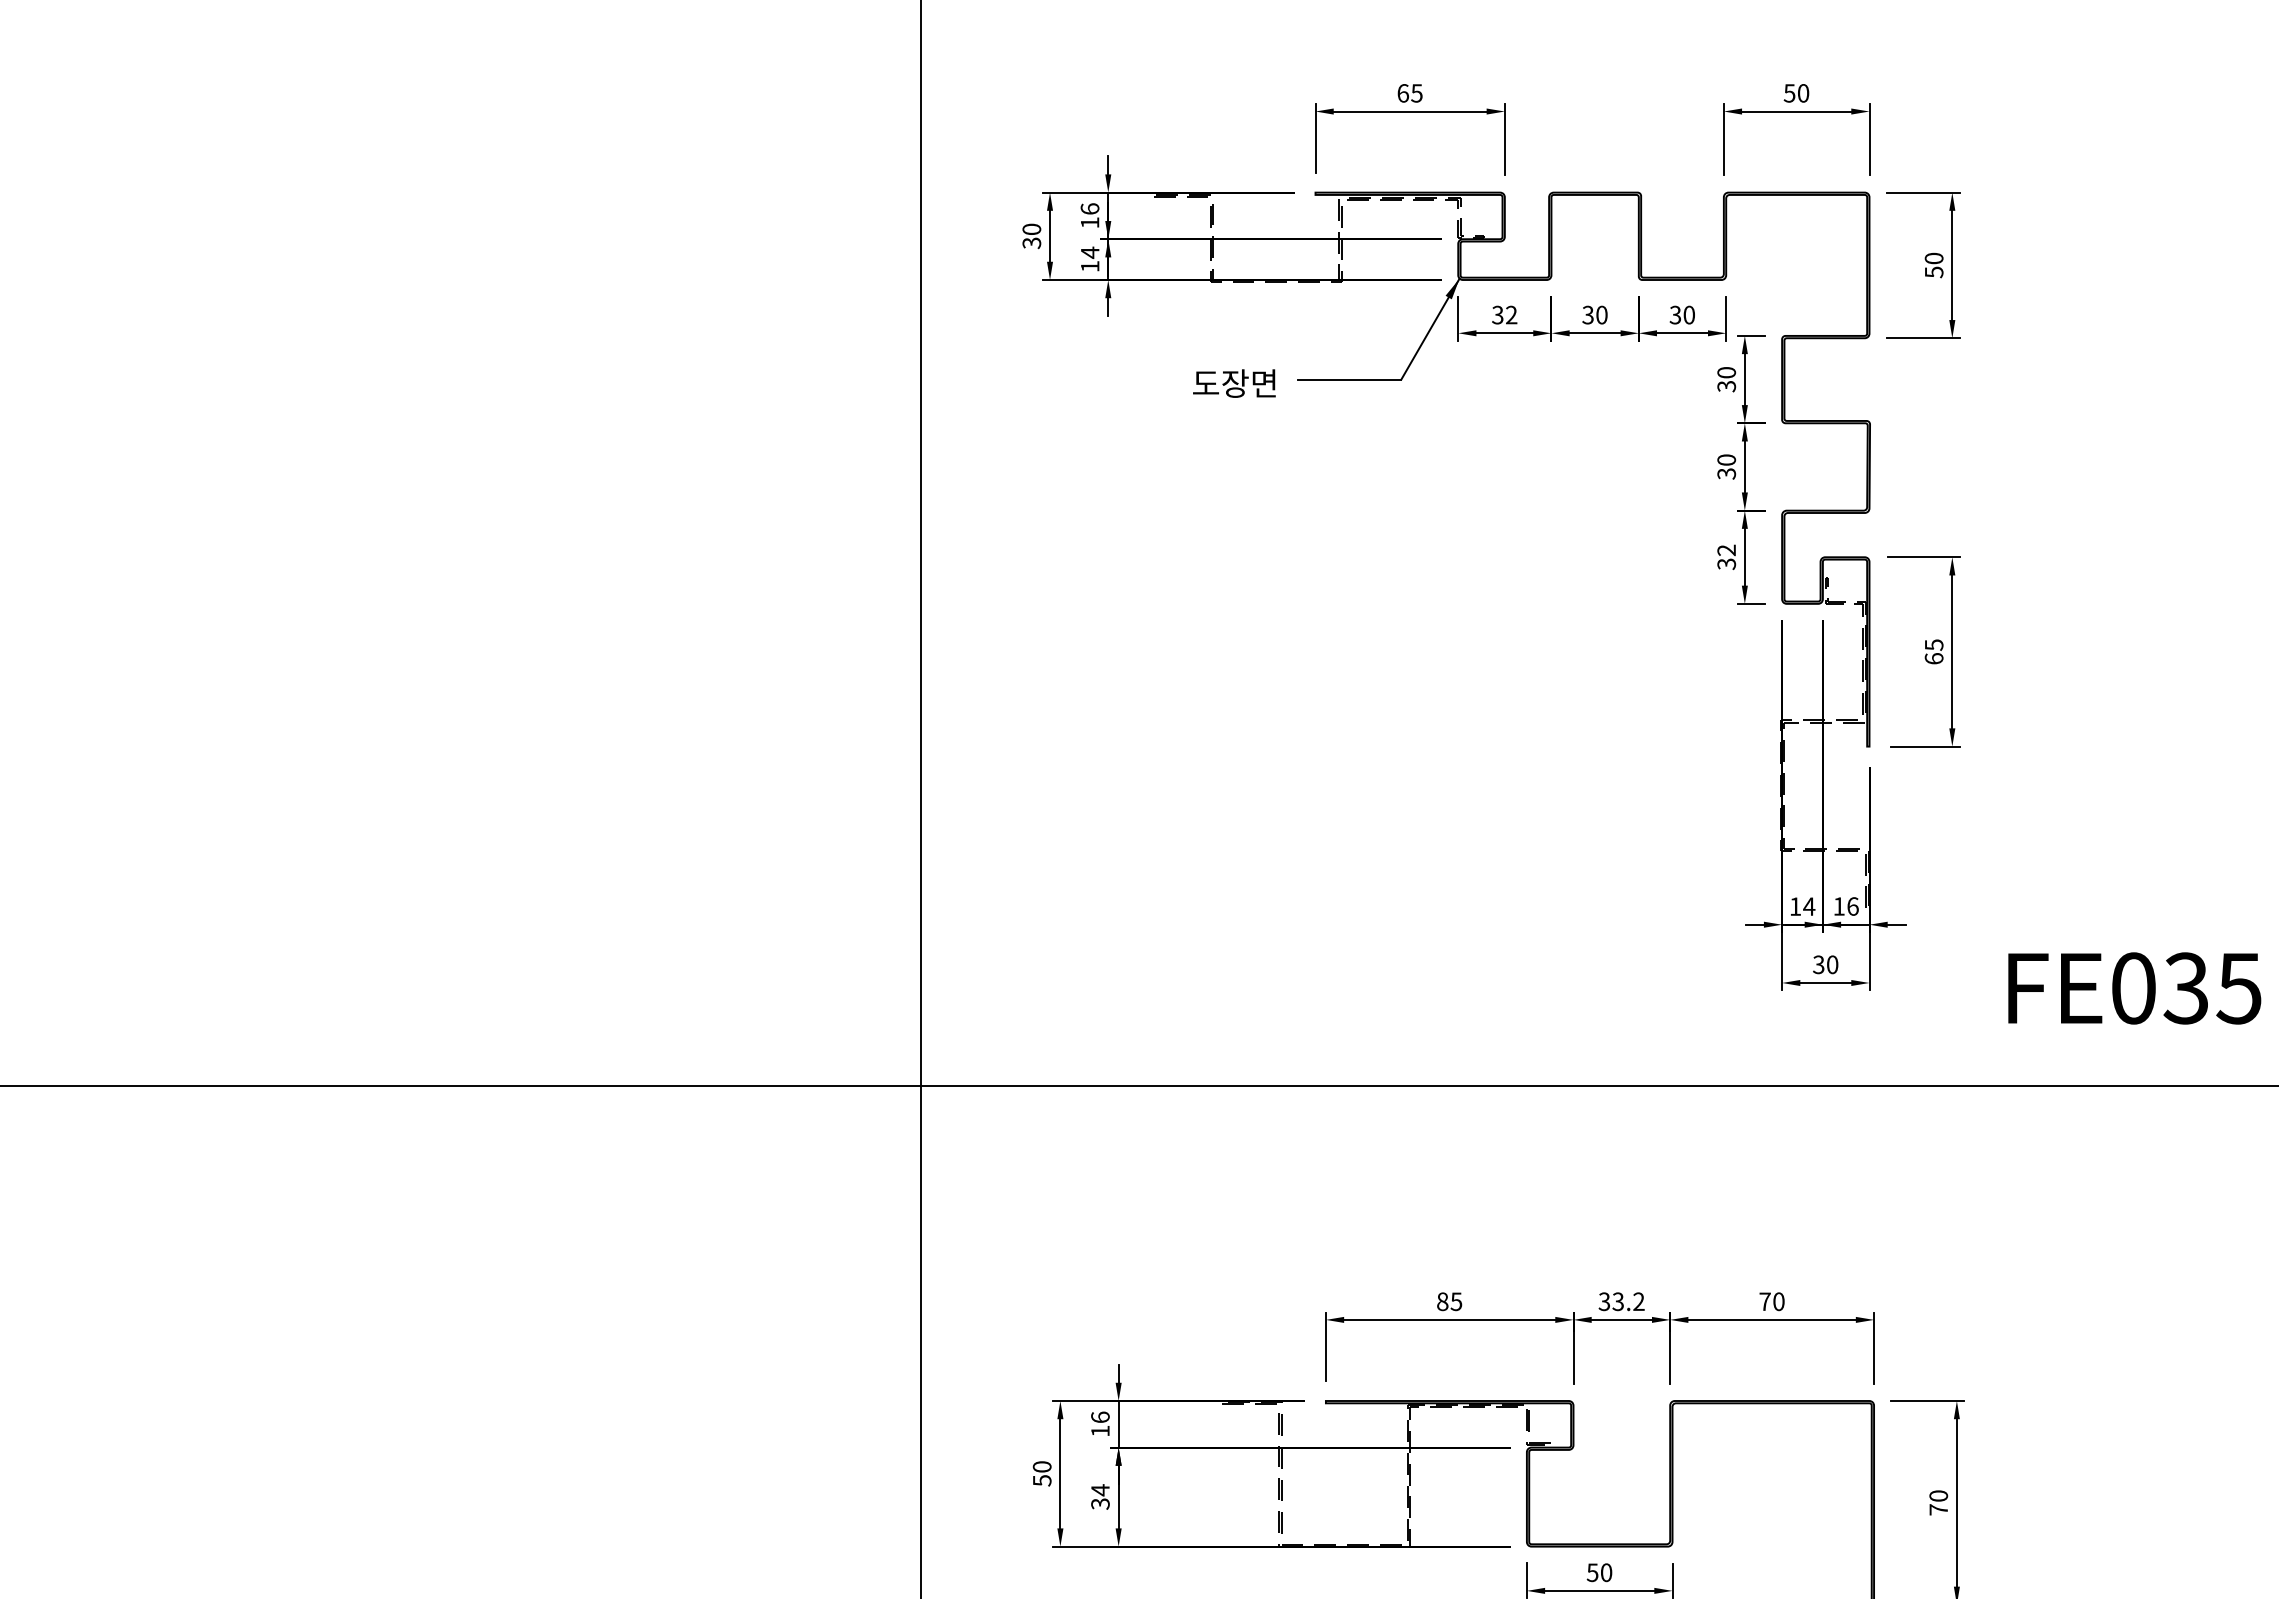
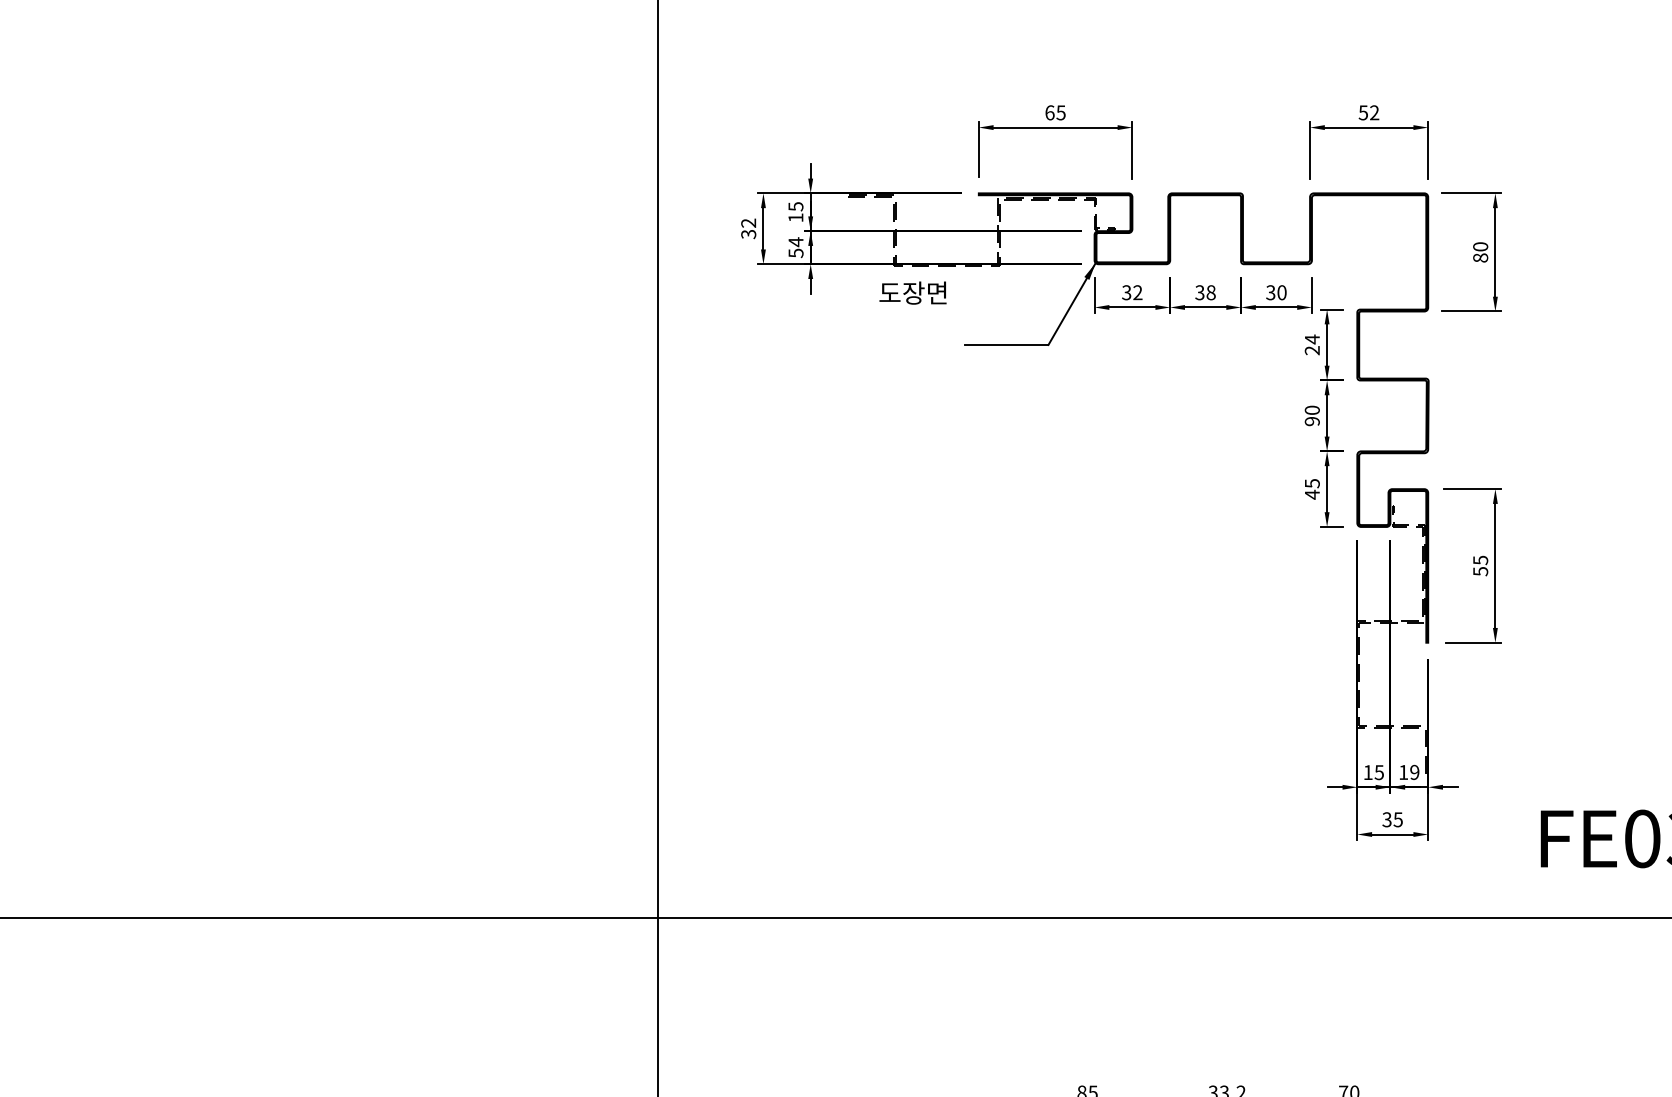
text: (1803, 93) -> (1374, 112), 50 -> 52
text: (1089, 208) -> (795, 206), 16 -> 15
text: (1031, 229) -> (748, 223), 30 -> 32
text: (1090, 266) -> (796, 253), 14 -> 54
text: (1933, 272) -> (1480, 258), 50 -> 80
text: (1601, 315) -> (1210, 293), 30 -> 38
text: (1726, 379) -> (1312, 344), 30 -> 24
text: (1234, 383) -> (913, 293), moved
text: (1726, 473) -> (1312, 421), 30 -> 90
text: (1726, 557) -> (1312, 489), 32 -> 45
text: (1933, 658) -> (1480, 571), 65 -> 55
text: (1809, 906) -> (1379, 772), 14 -> 15
text: (1852, 906) -> (1414, 772), 16 -> 19
text: (1832, 964) -> (1398, 819), 30 -> 35

